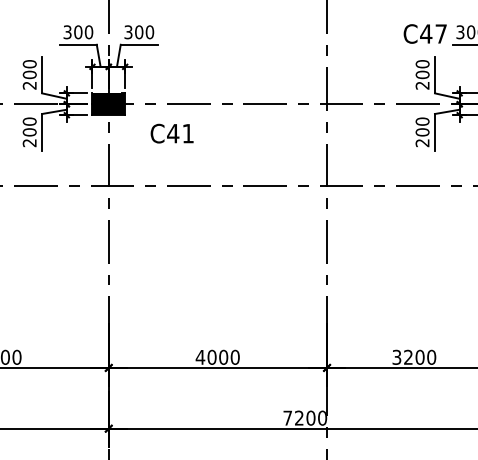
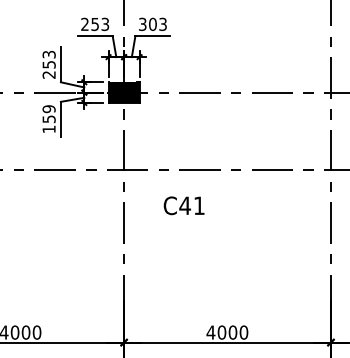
text: (78, 32) -> (95, 24), 300 -> 253
text: (149, 32) -> (162, 24), 300 -> 303
text: (29, 69) -> (48, 59), 200 -> 253
text: (29, 132) -> (48, 119), 200 -> 159
text: (171, 133) -> (183, 205), moved

